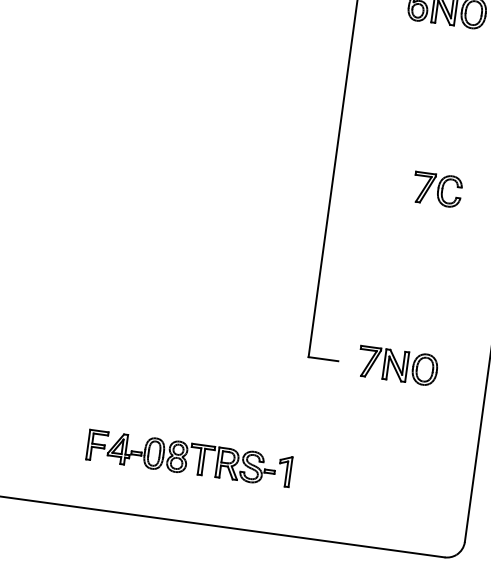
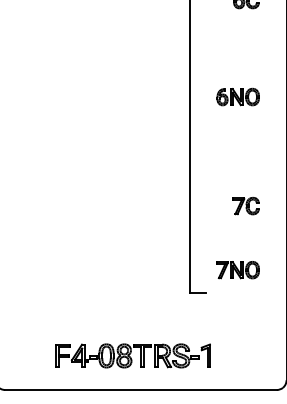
part: (436, 190) -> (245, 206), moved
part: (397, 366) -> (237, 270), moved
part: (188, 457) -> (132, 355), size x1.4

